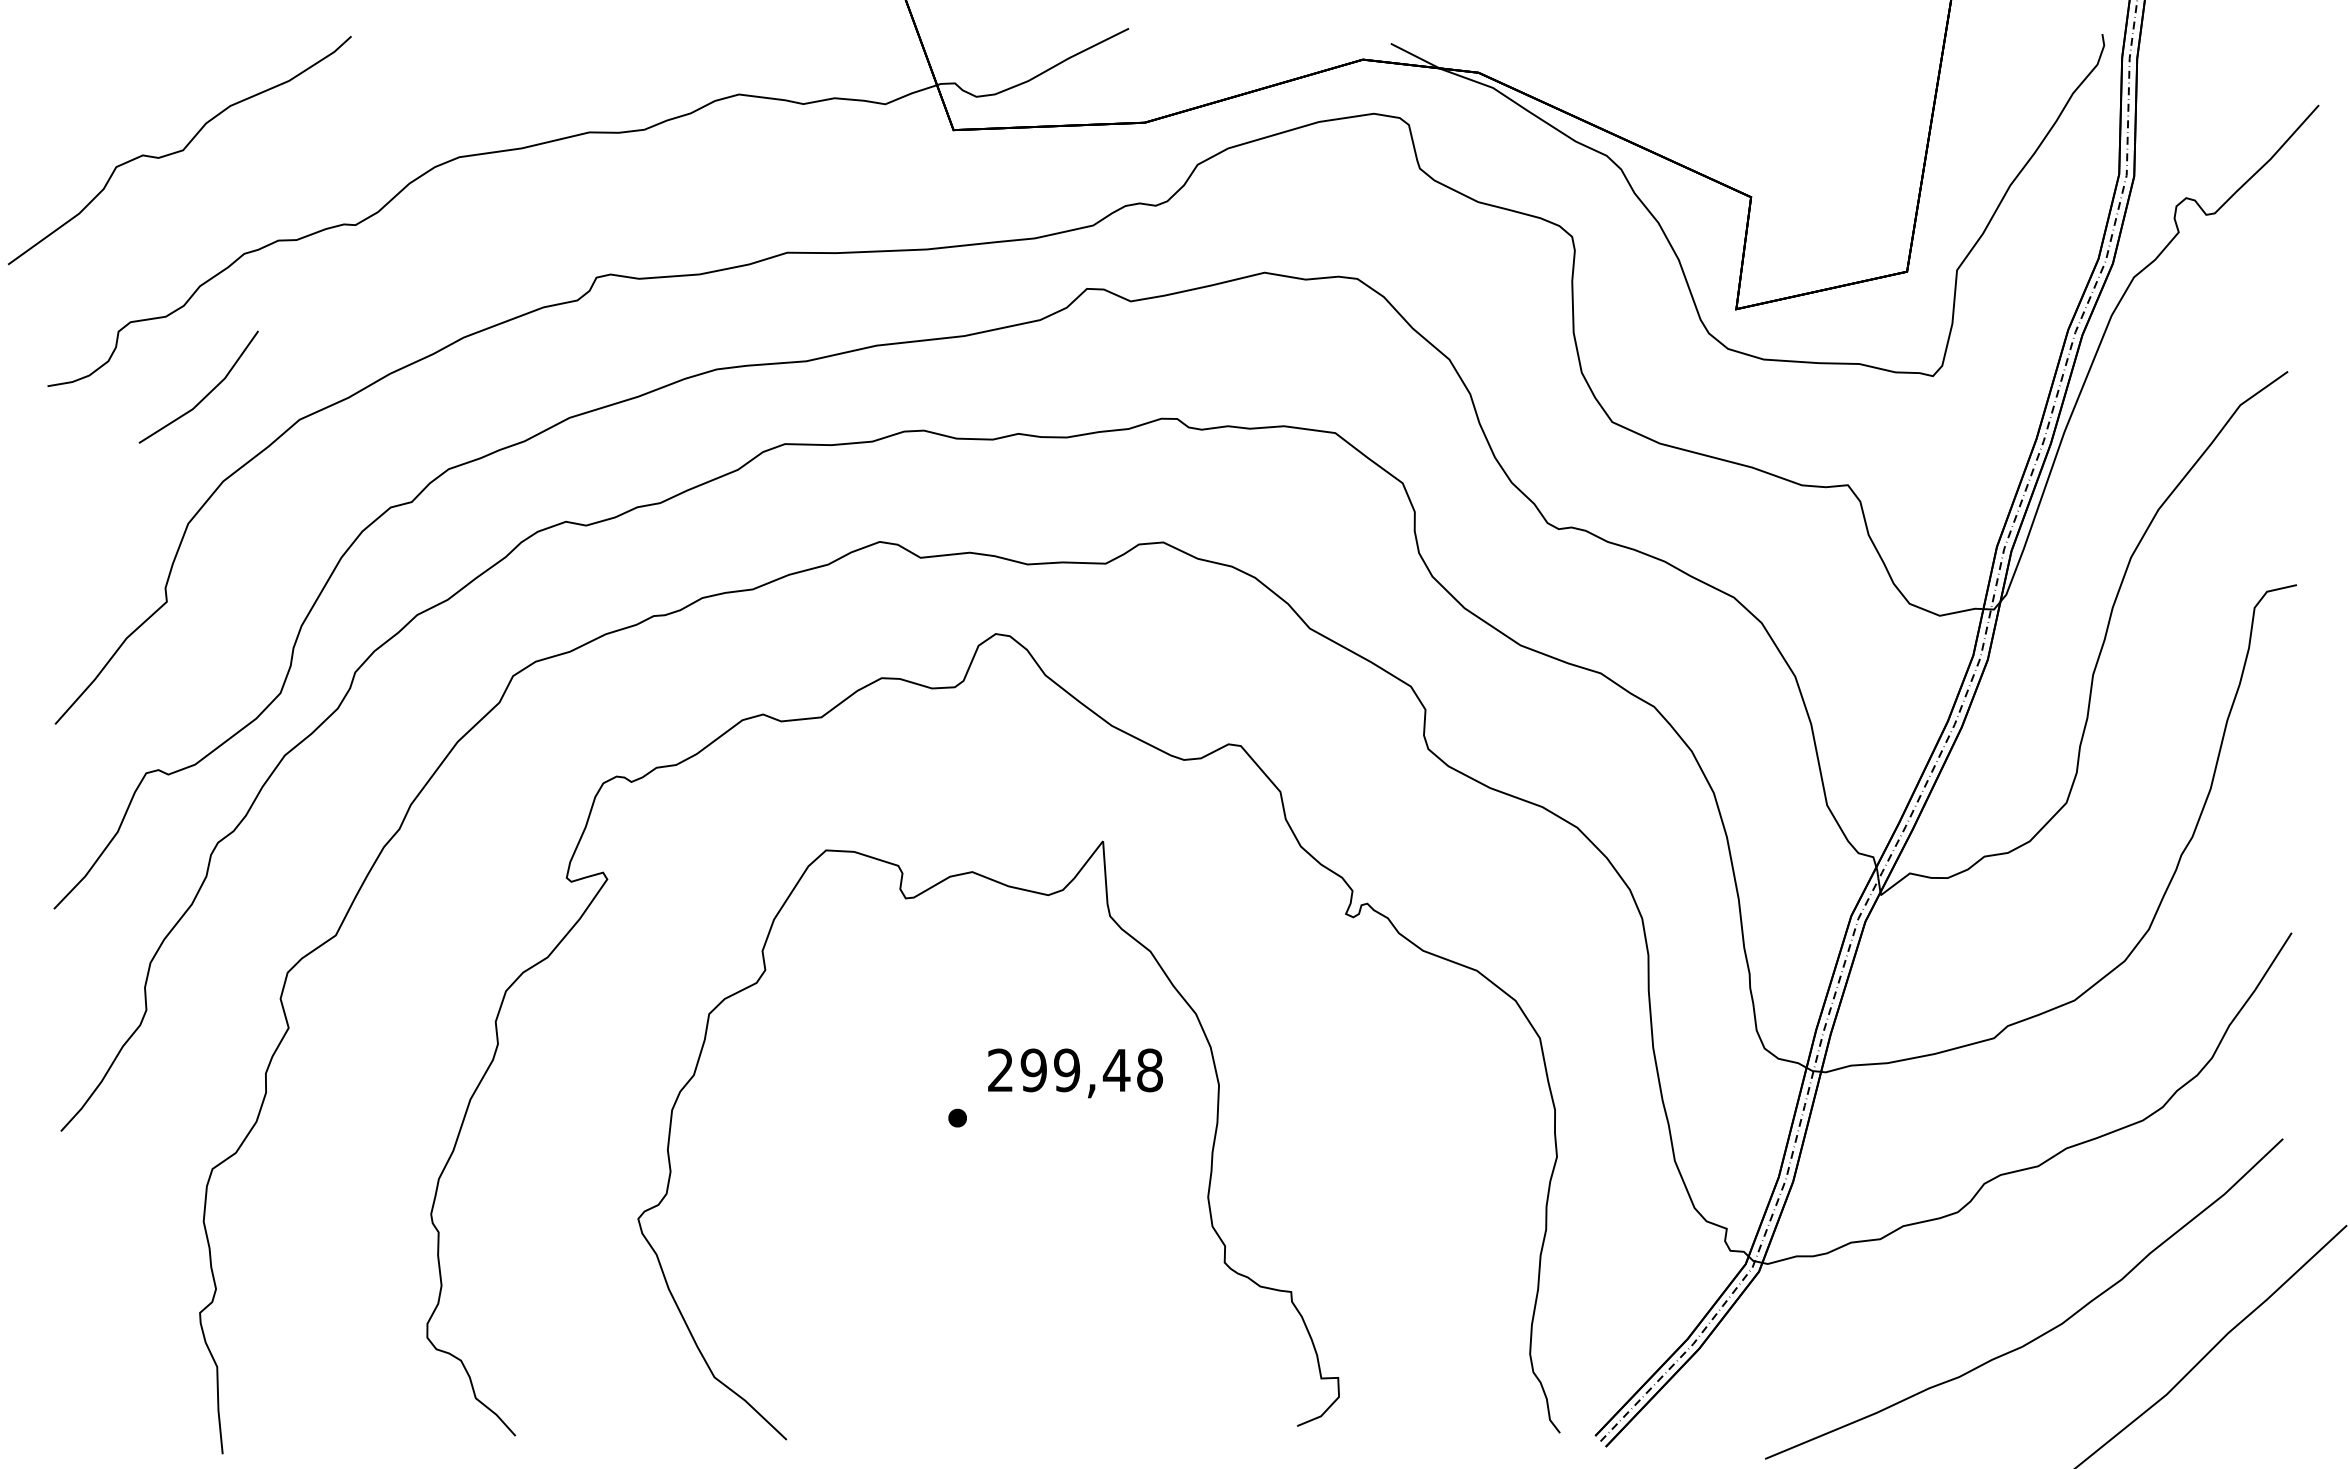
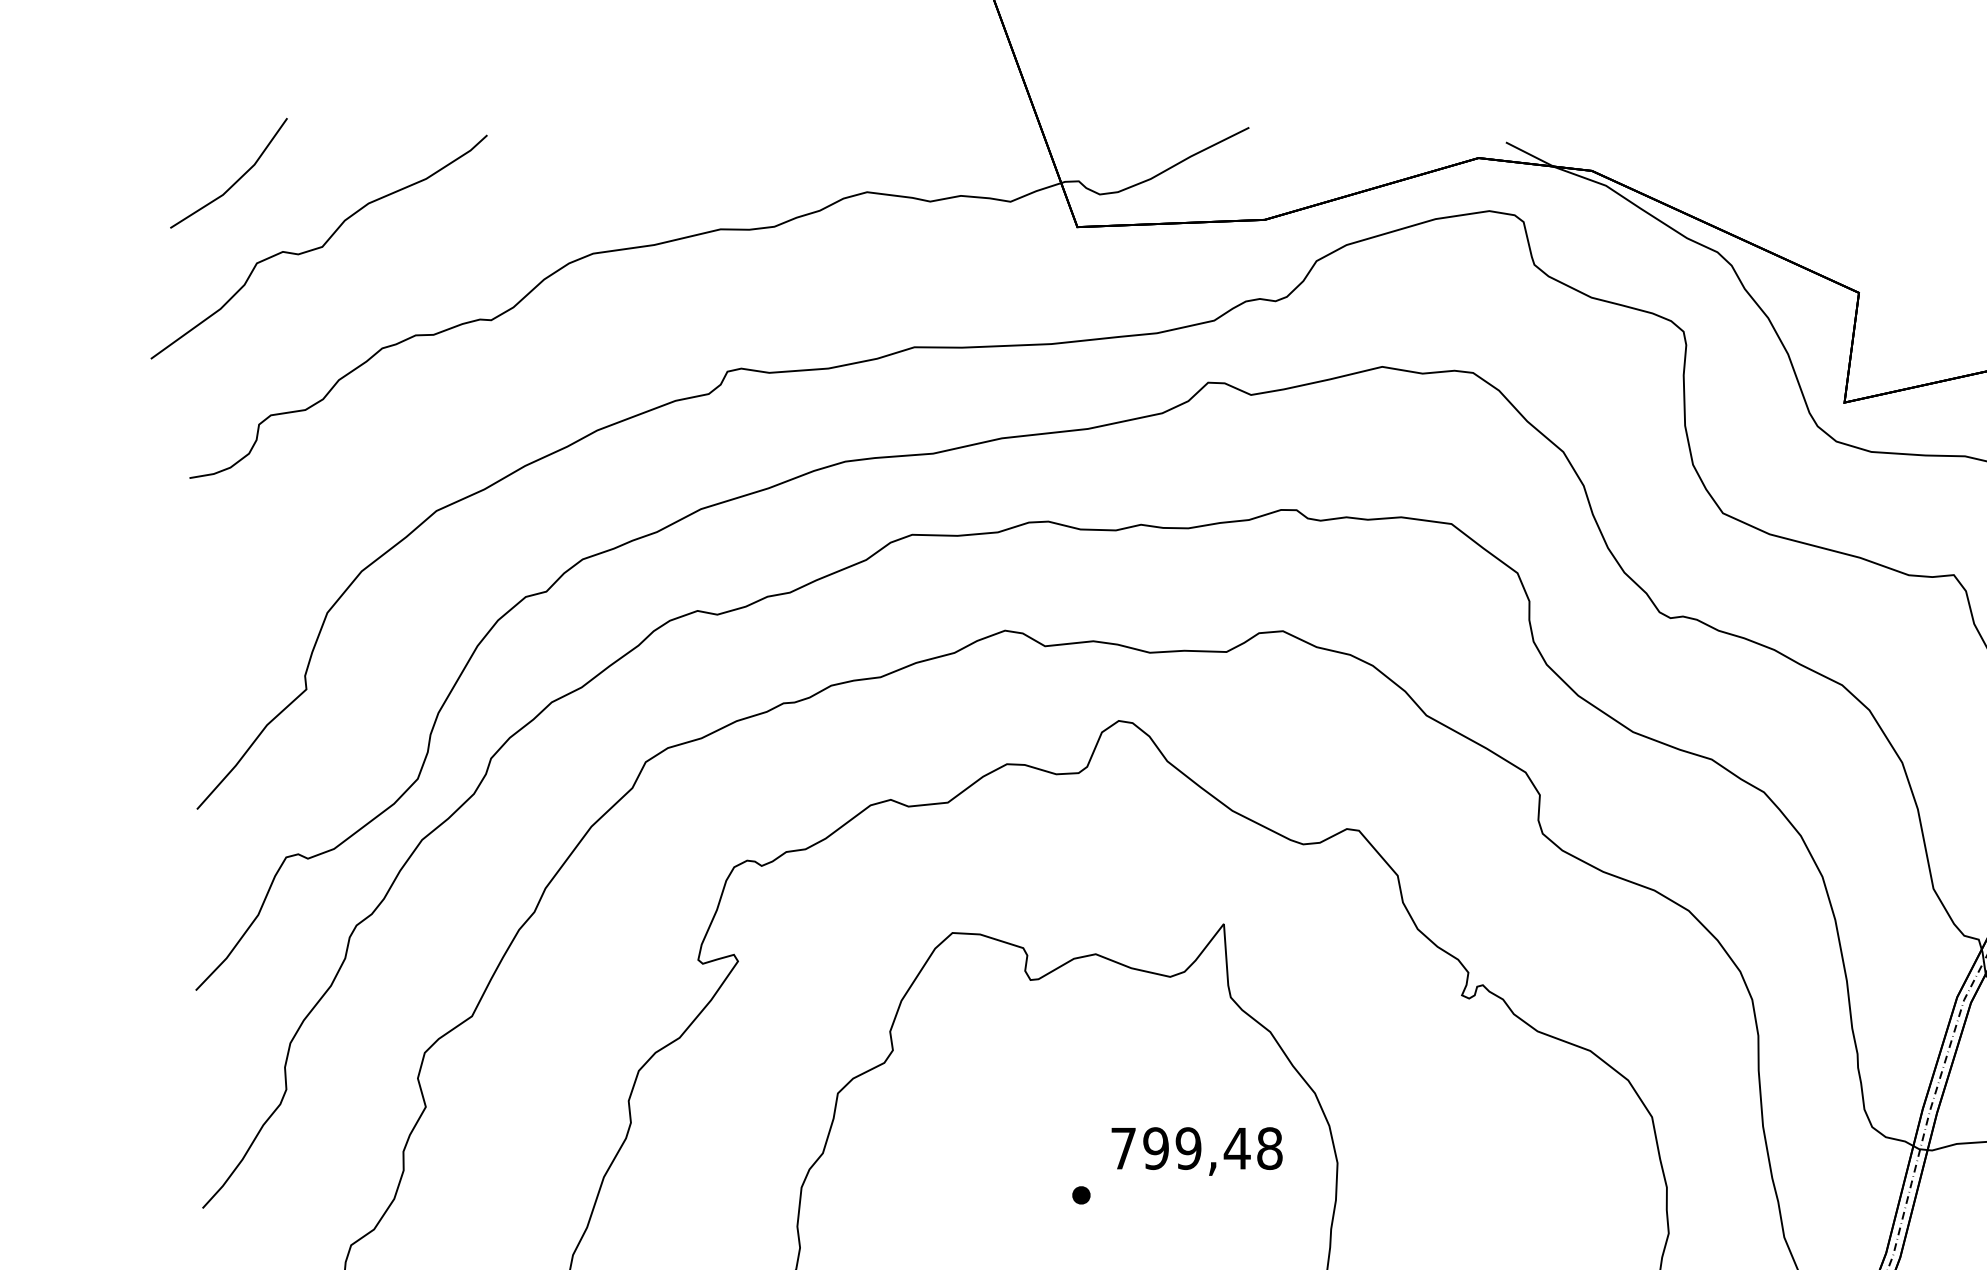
line: (206, 394) -> (236, 180), moved
text: (1000, 1069) -> (1123, 1147), 299,48 -> 799,48

